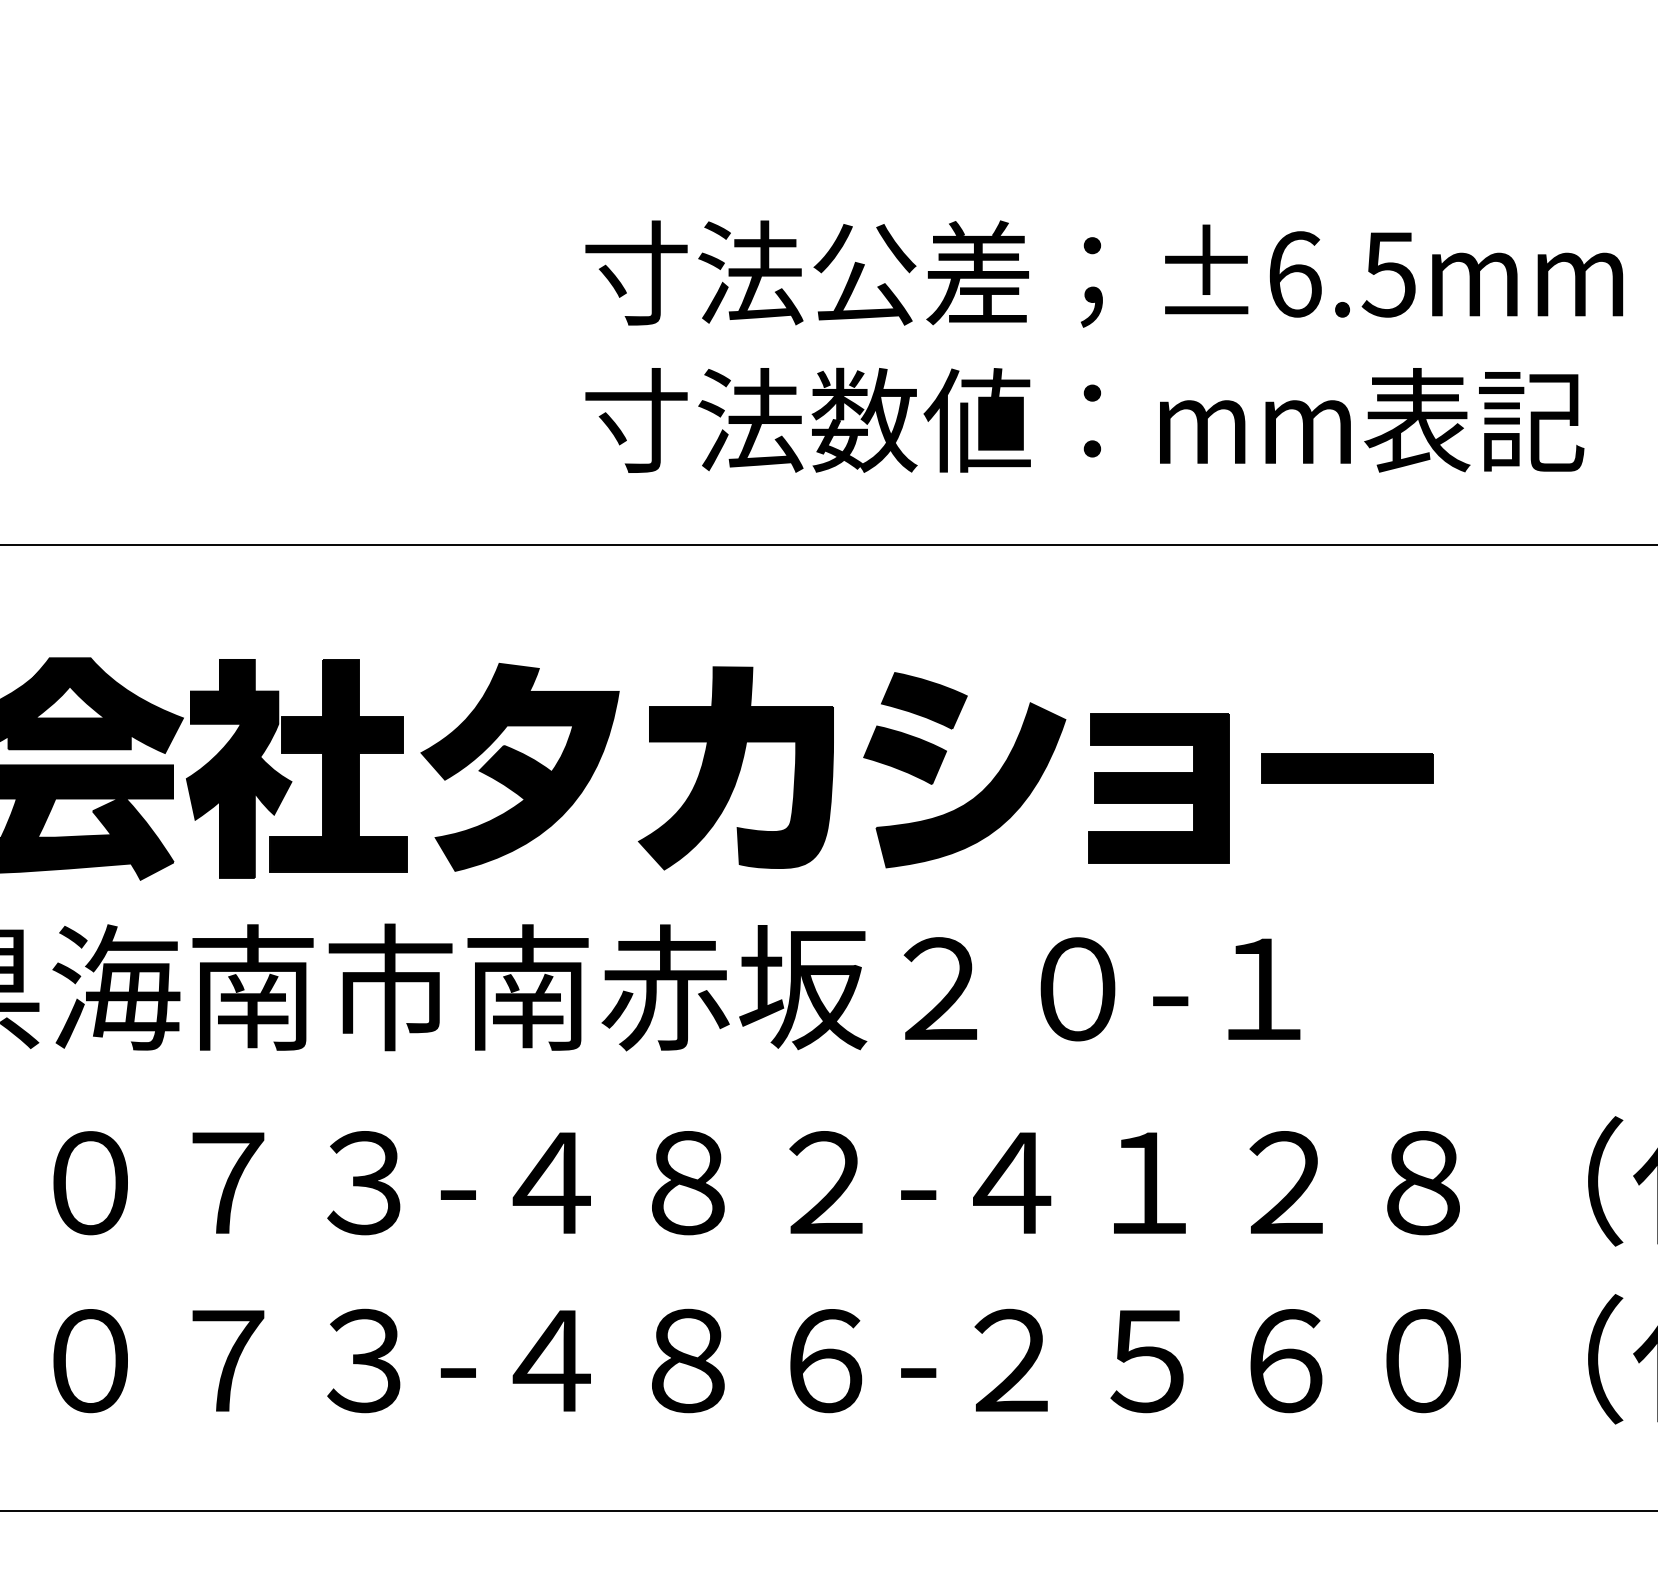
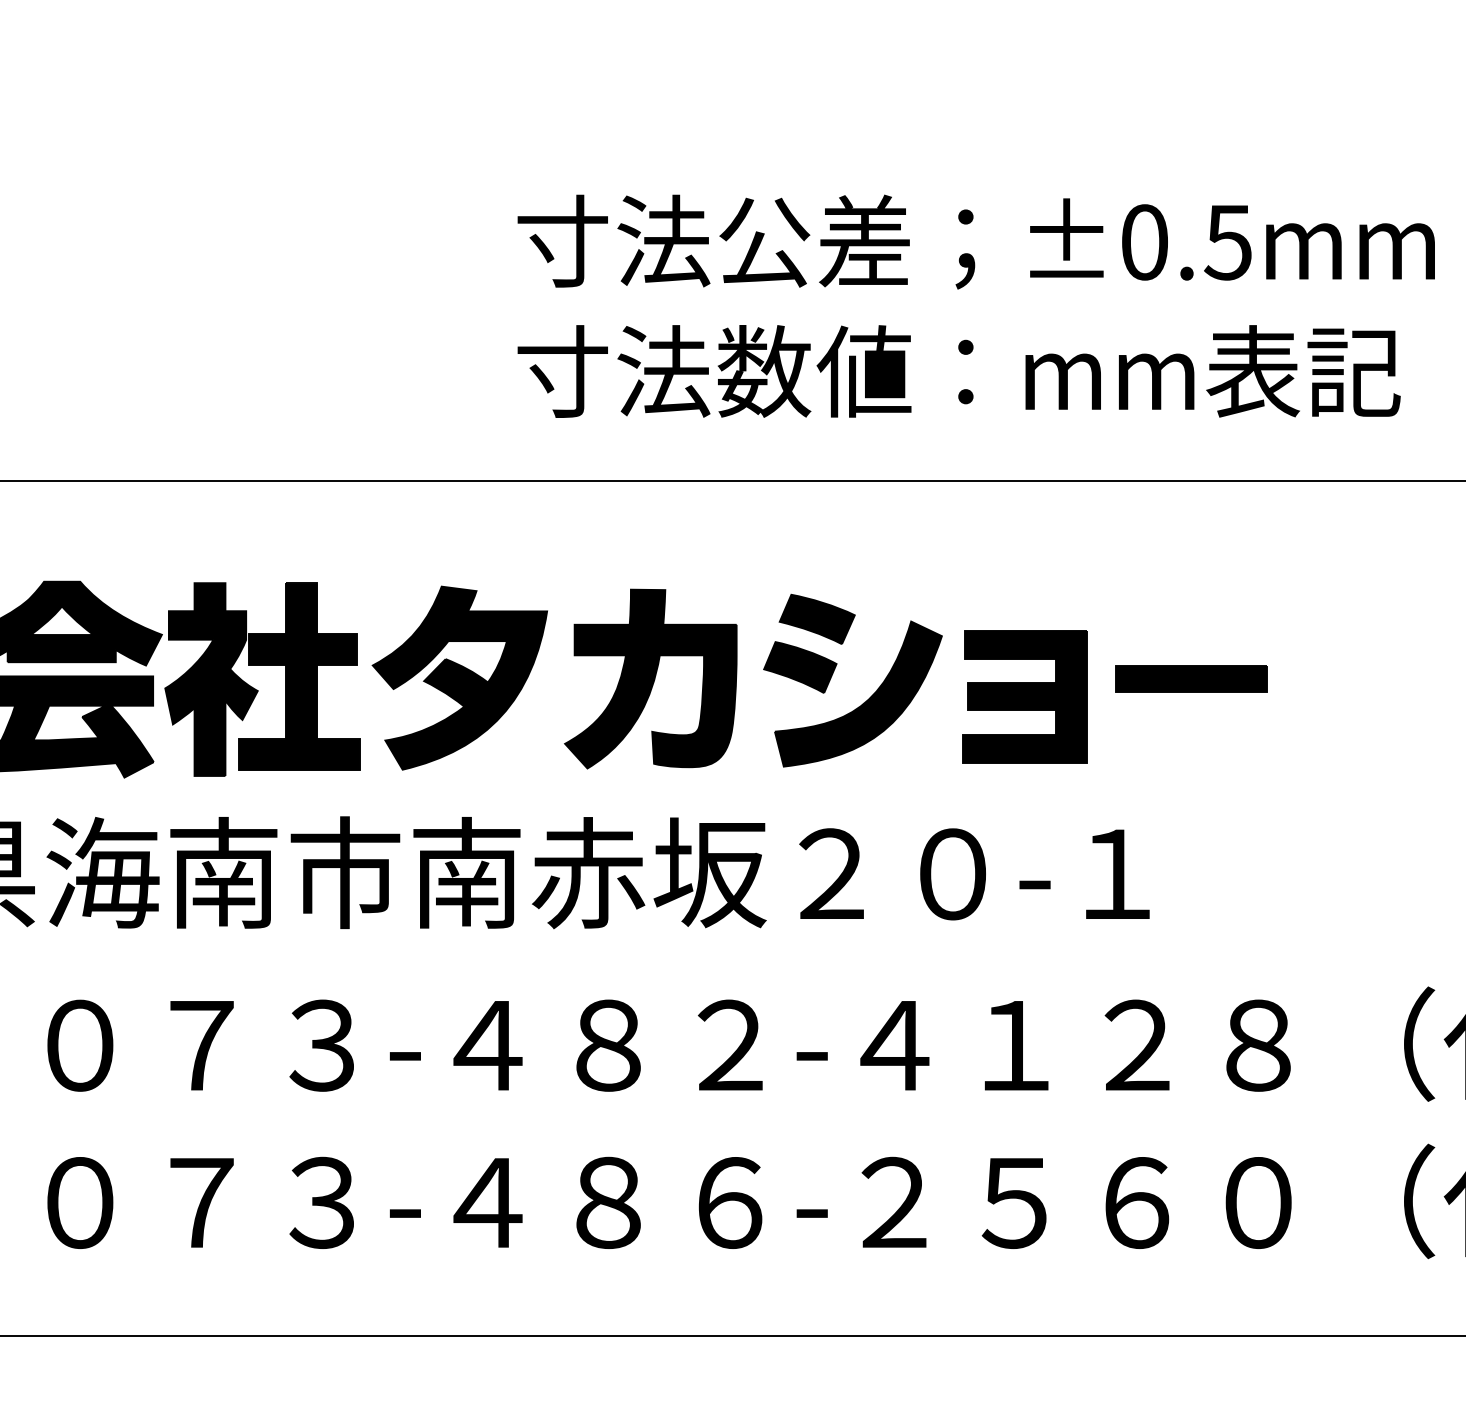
text: (1295, 274) -> (1145, 242), ±6.5mm -> ±0.5mm

